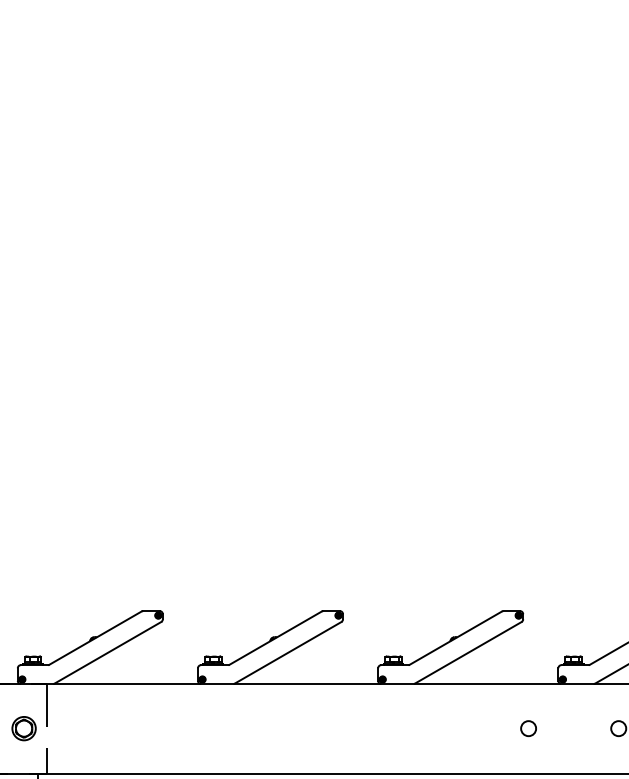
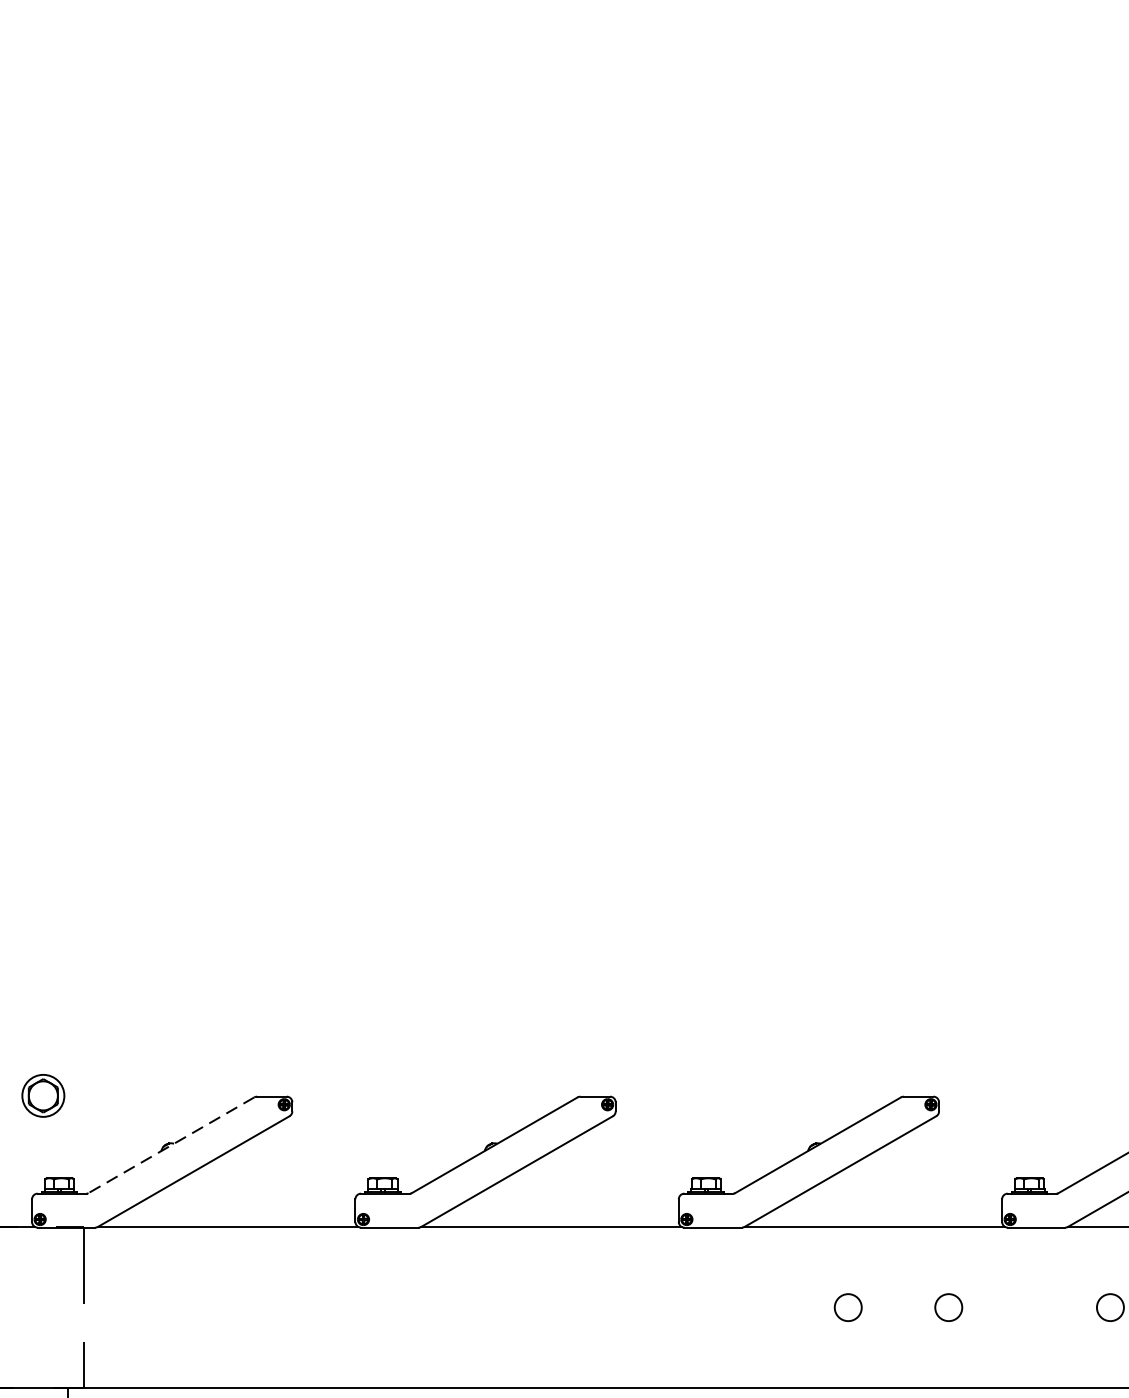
line: (95, 638) -> (171, 1145), solid -> dashed
part: (23, 728) -> (42, 1095), moved
circle: (472, 728) -> (848, 1307), added

